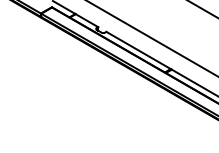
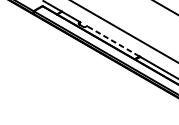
line: (138, 50) -> (113, 41), solid -> dashed

